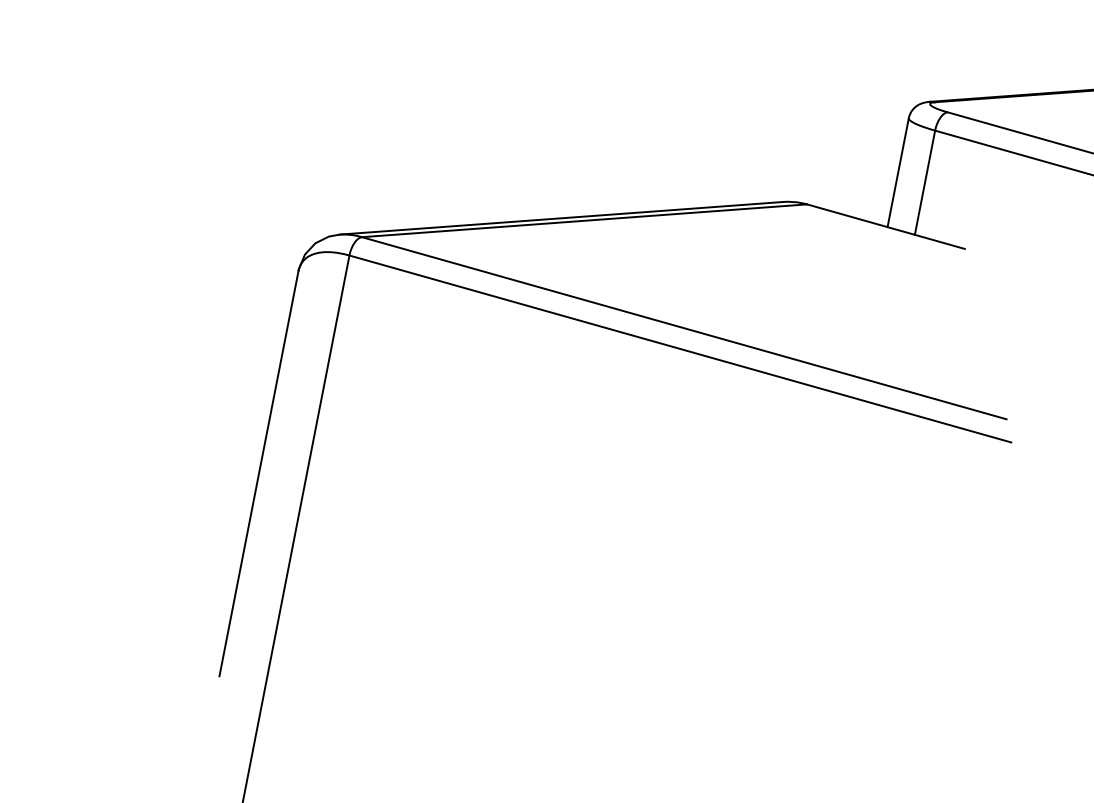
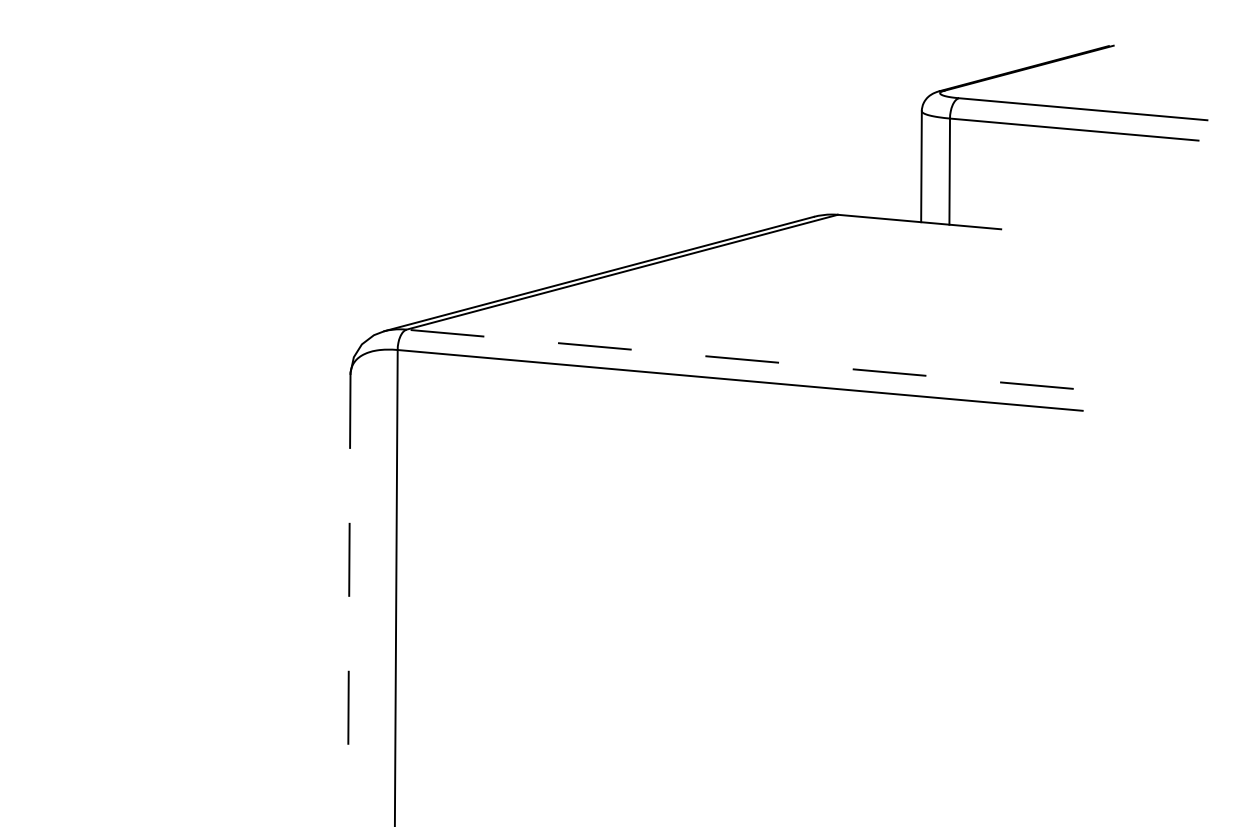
line: (684, 328) -> (740, 359), solid -> dashed
line: (259, 474) -> (349, 581), solid -> dashed

